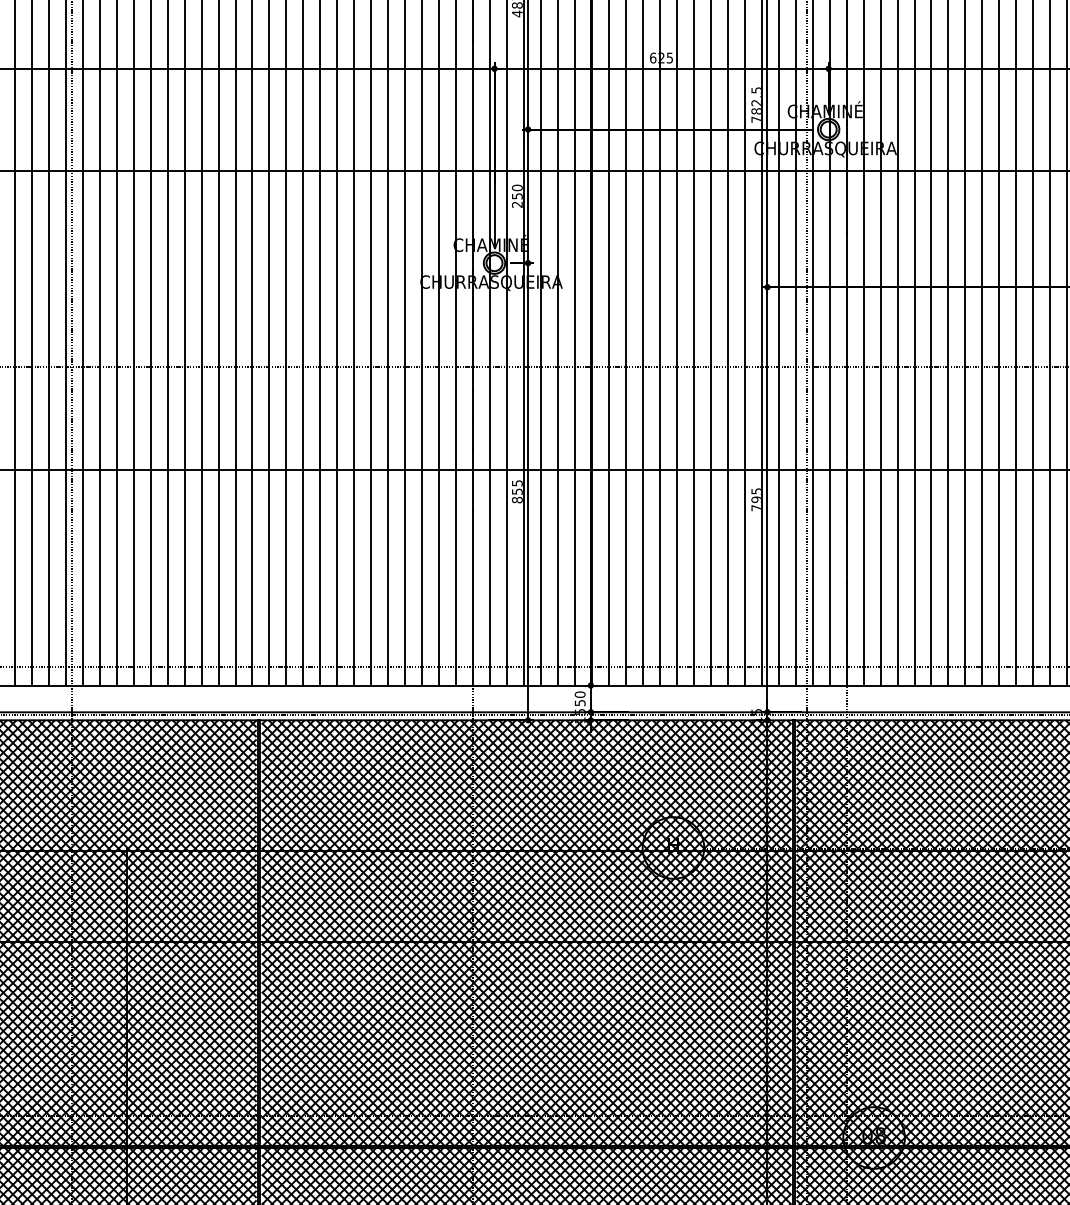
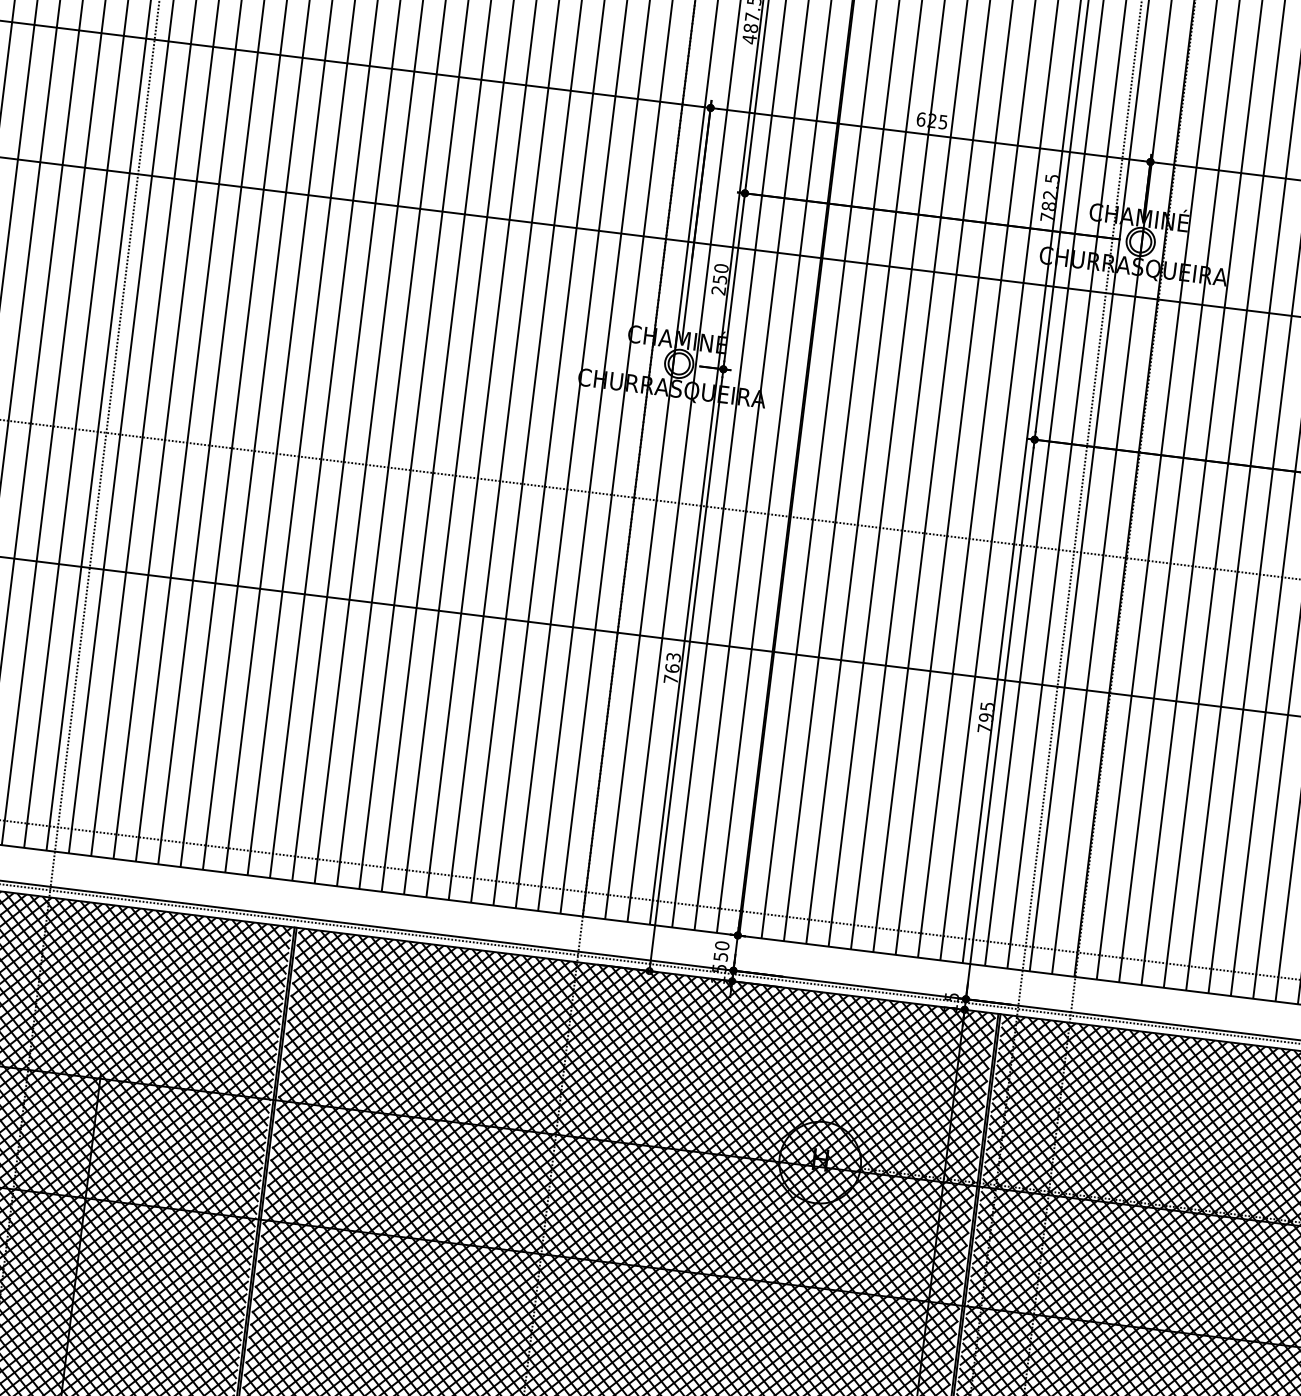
text: (516, 491) -> (671, 667), 855 -> 763

